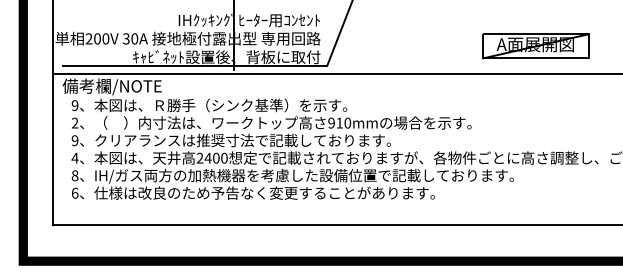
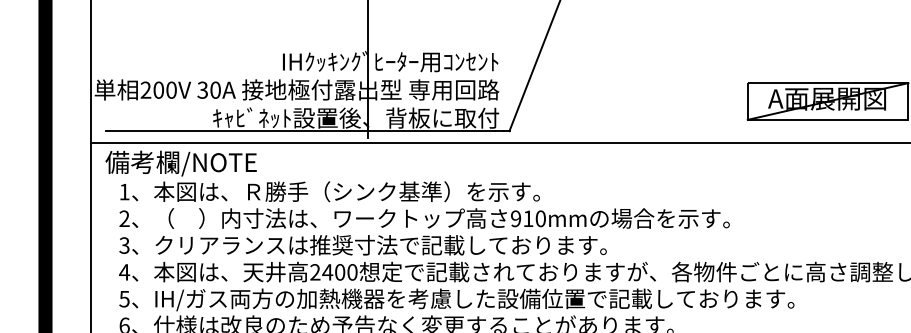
text: (74, 105) -> (123, 191), 9 -> 1
text: (74, 140) -> (123, 245), 9 -> 3
text: (74, 175) -> (123, 298), 8 -> 5

